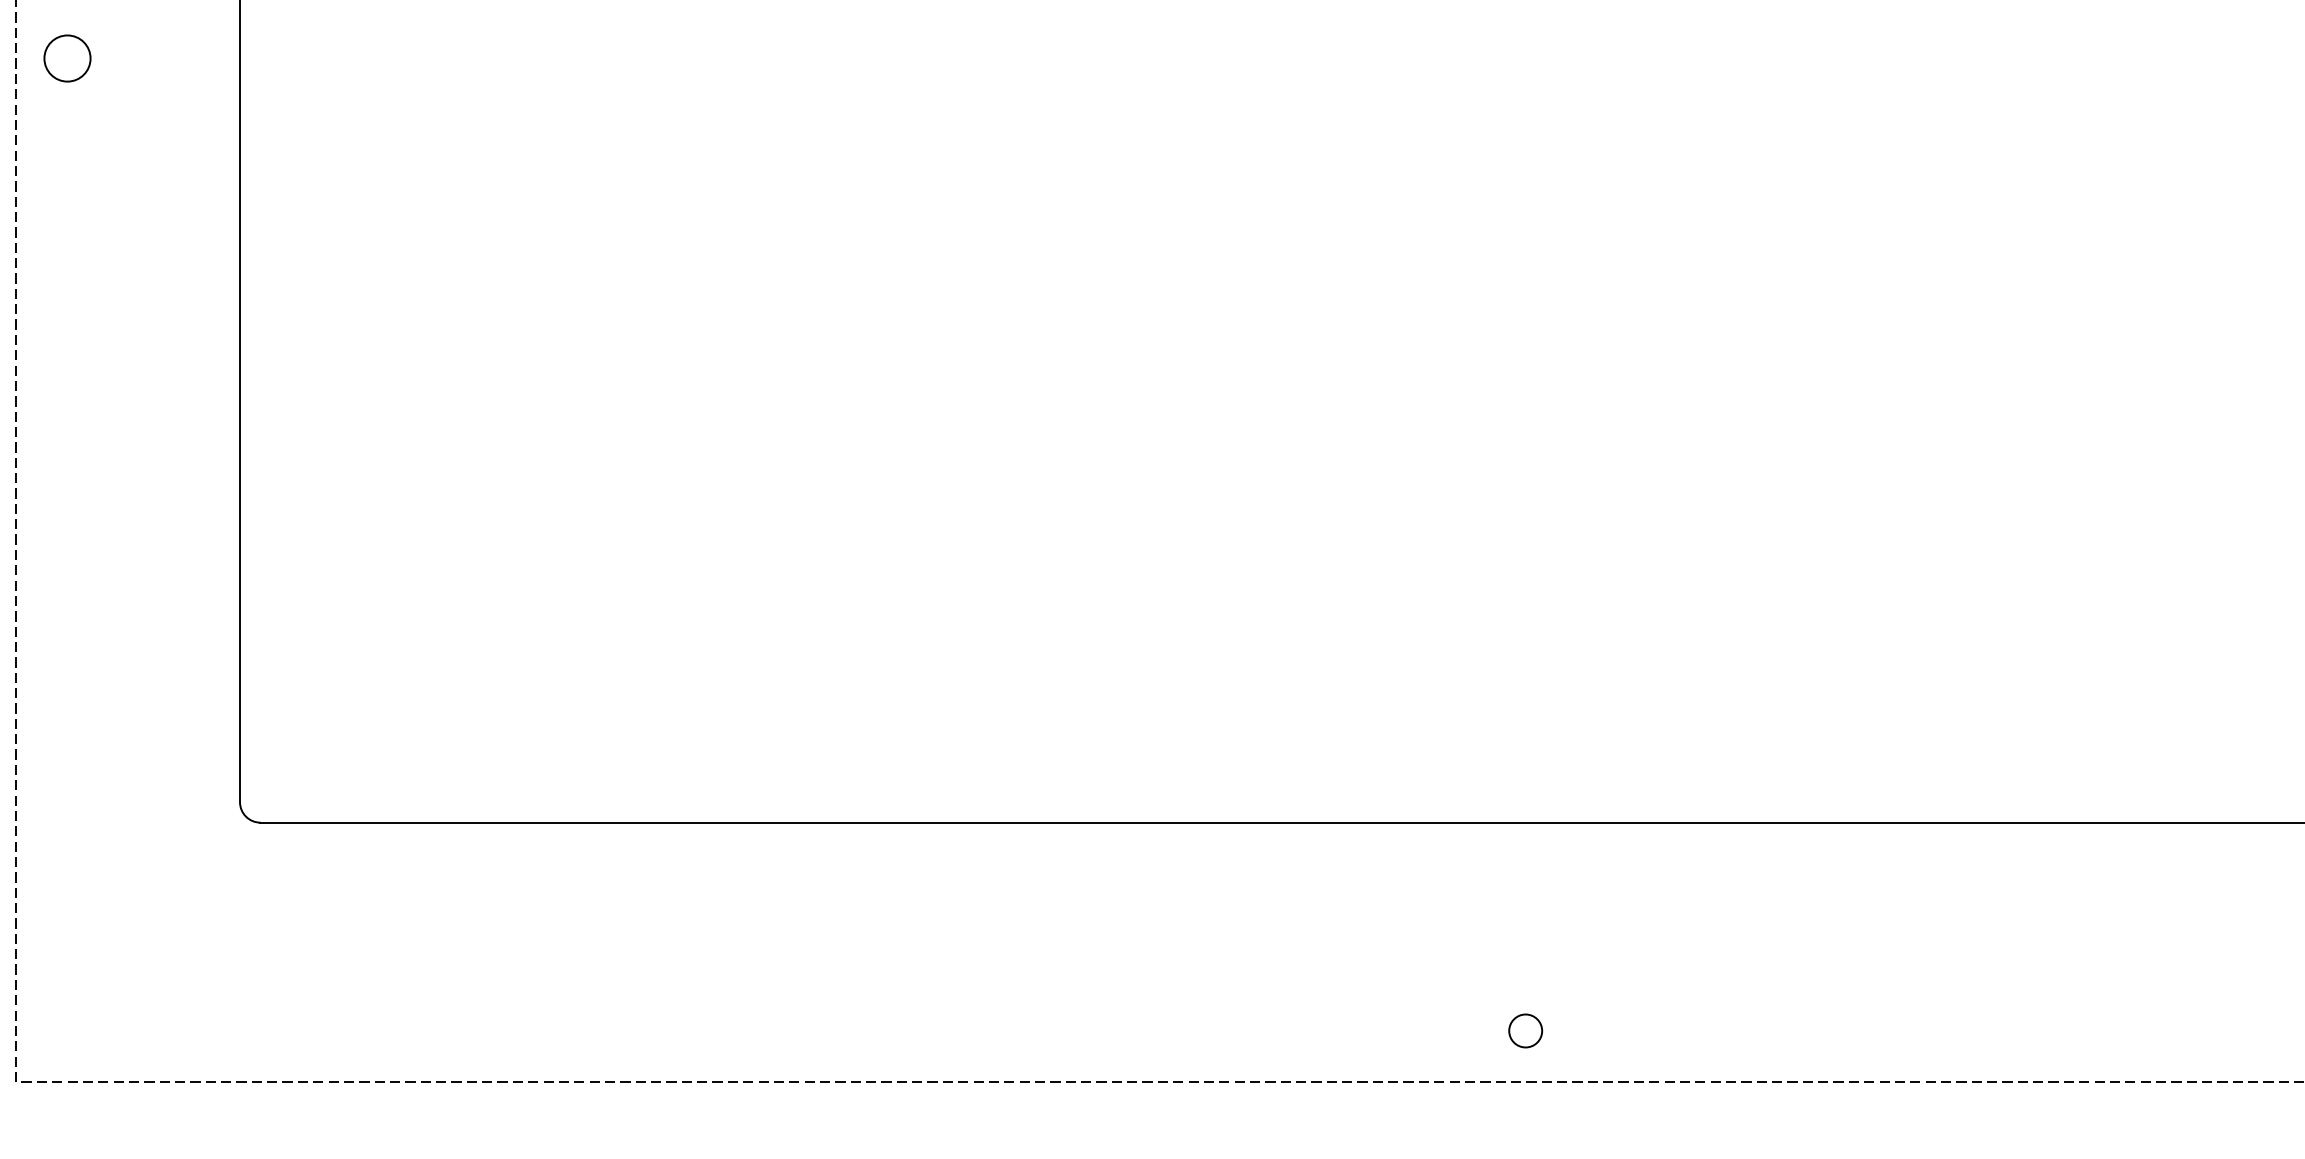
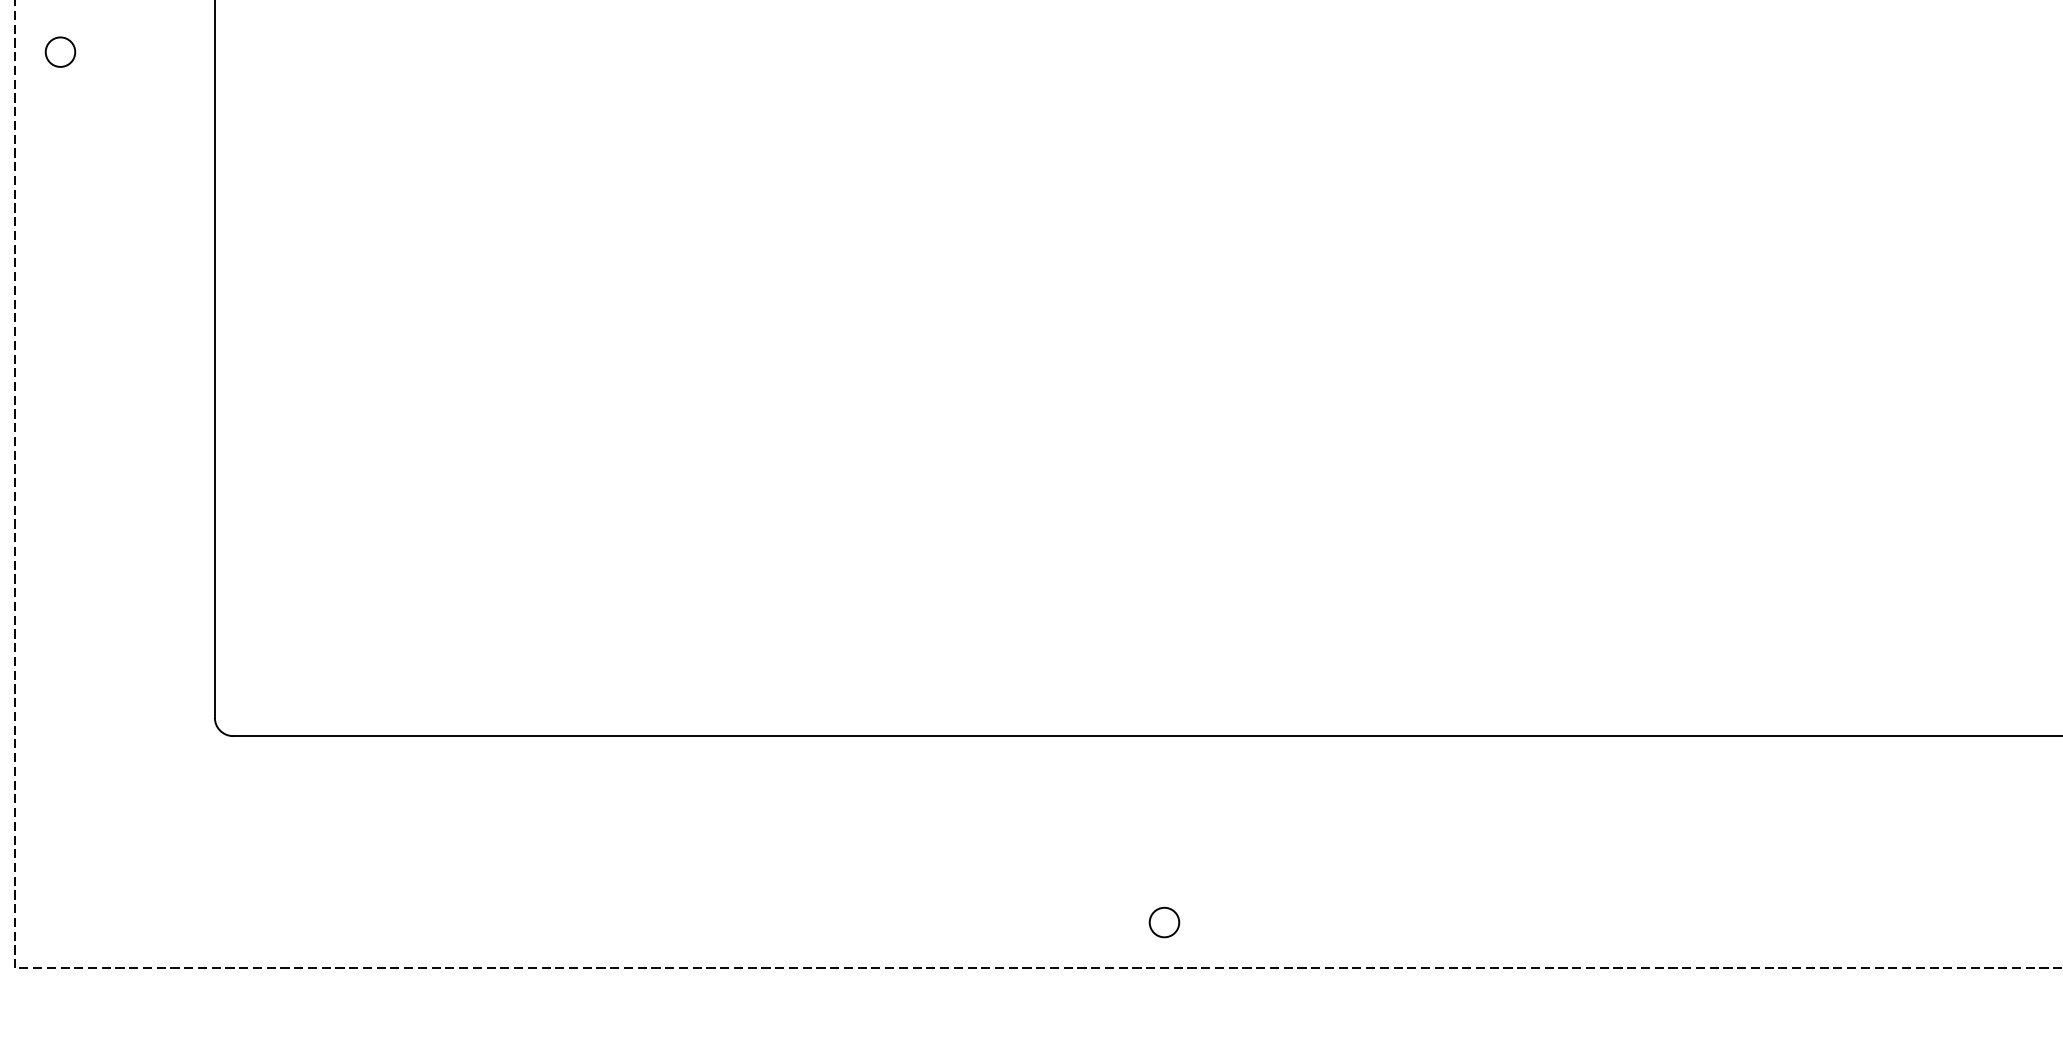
circle: (67, 57) -> (60, 51), size x0.71
circle: (1525, 1030) -> (1164, 922), moved

